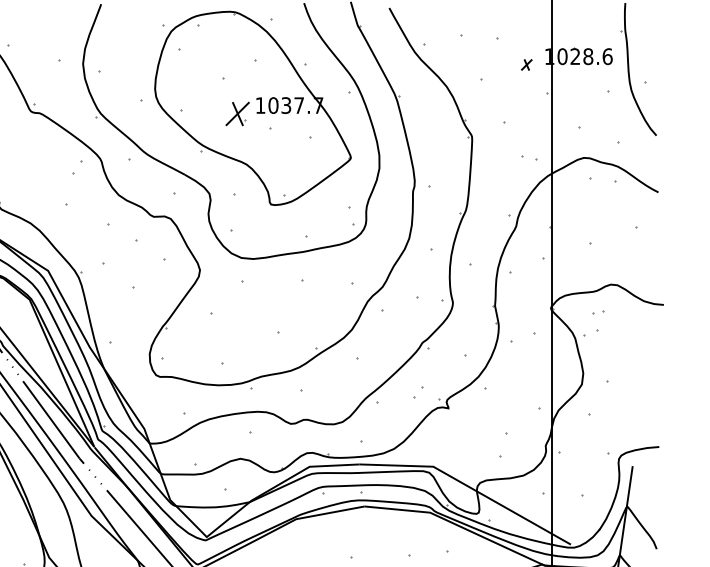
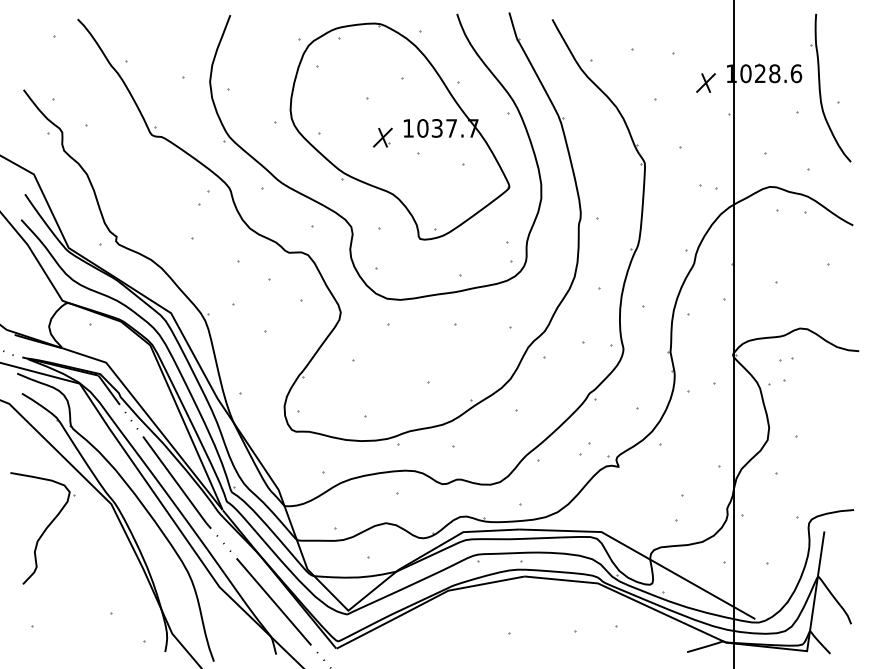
part: (526, 64) -> (705, 82), size x1.67
part: (237, 113) -> (382, 137), size x0.71

